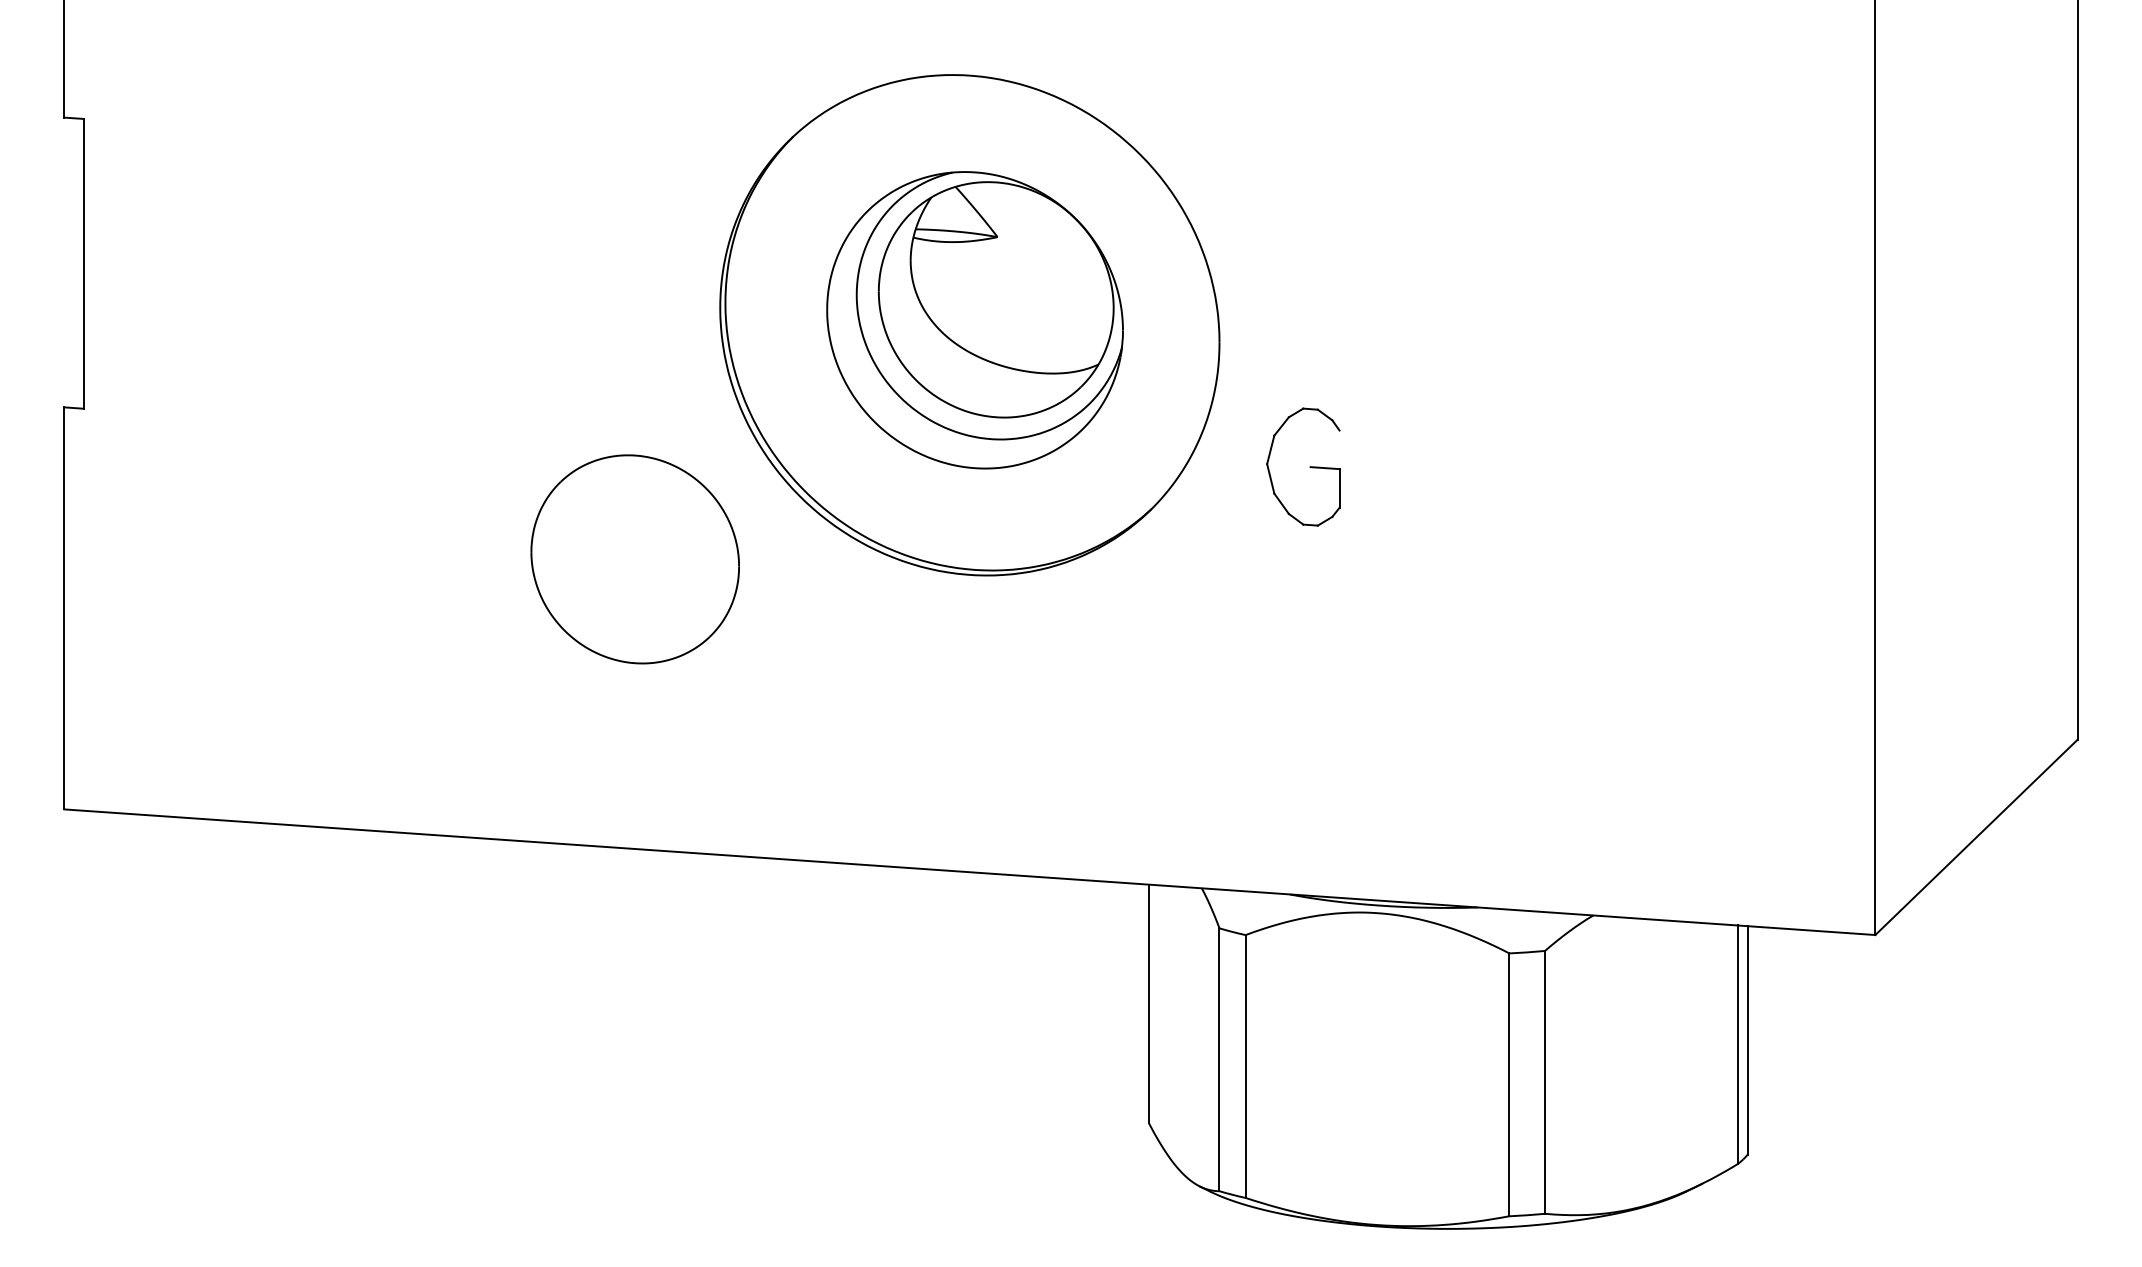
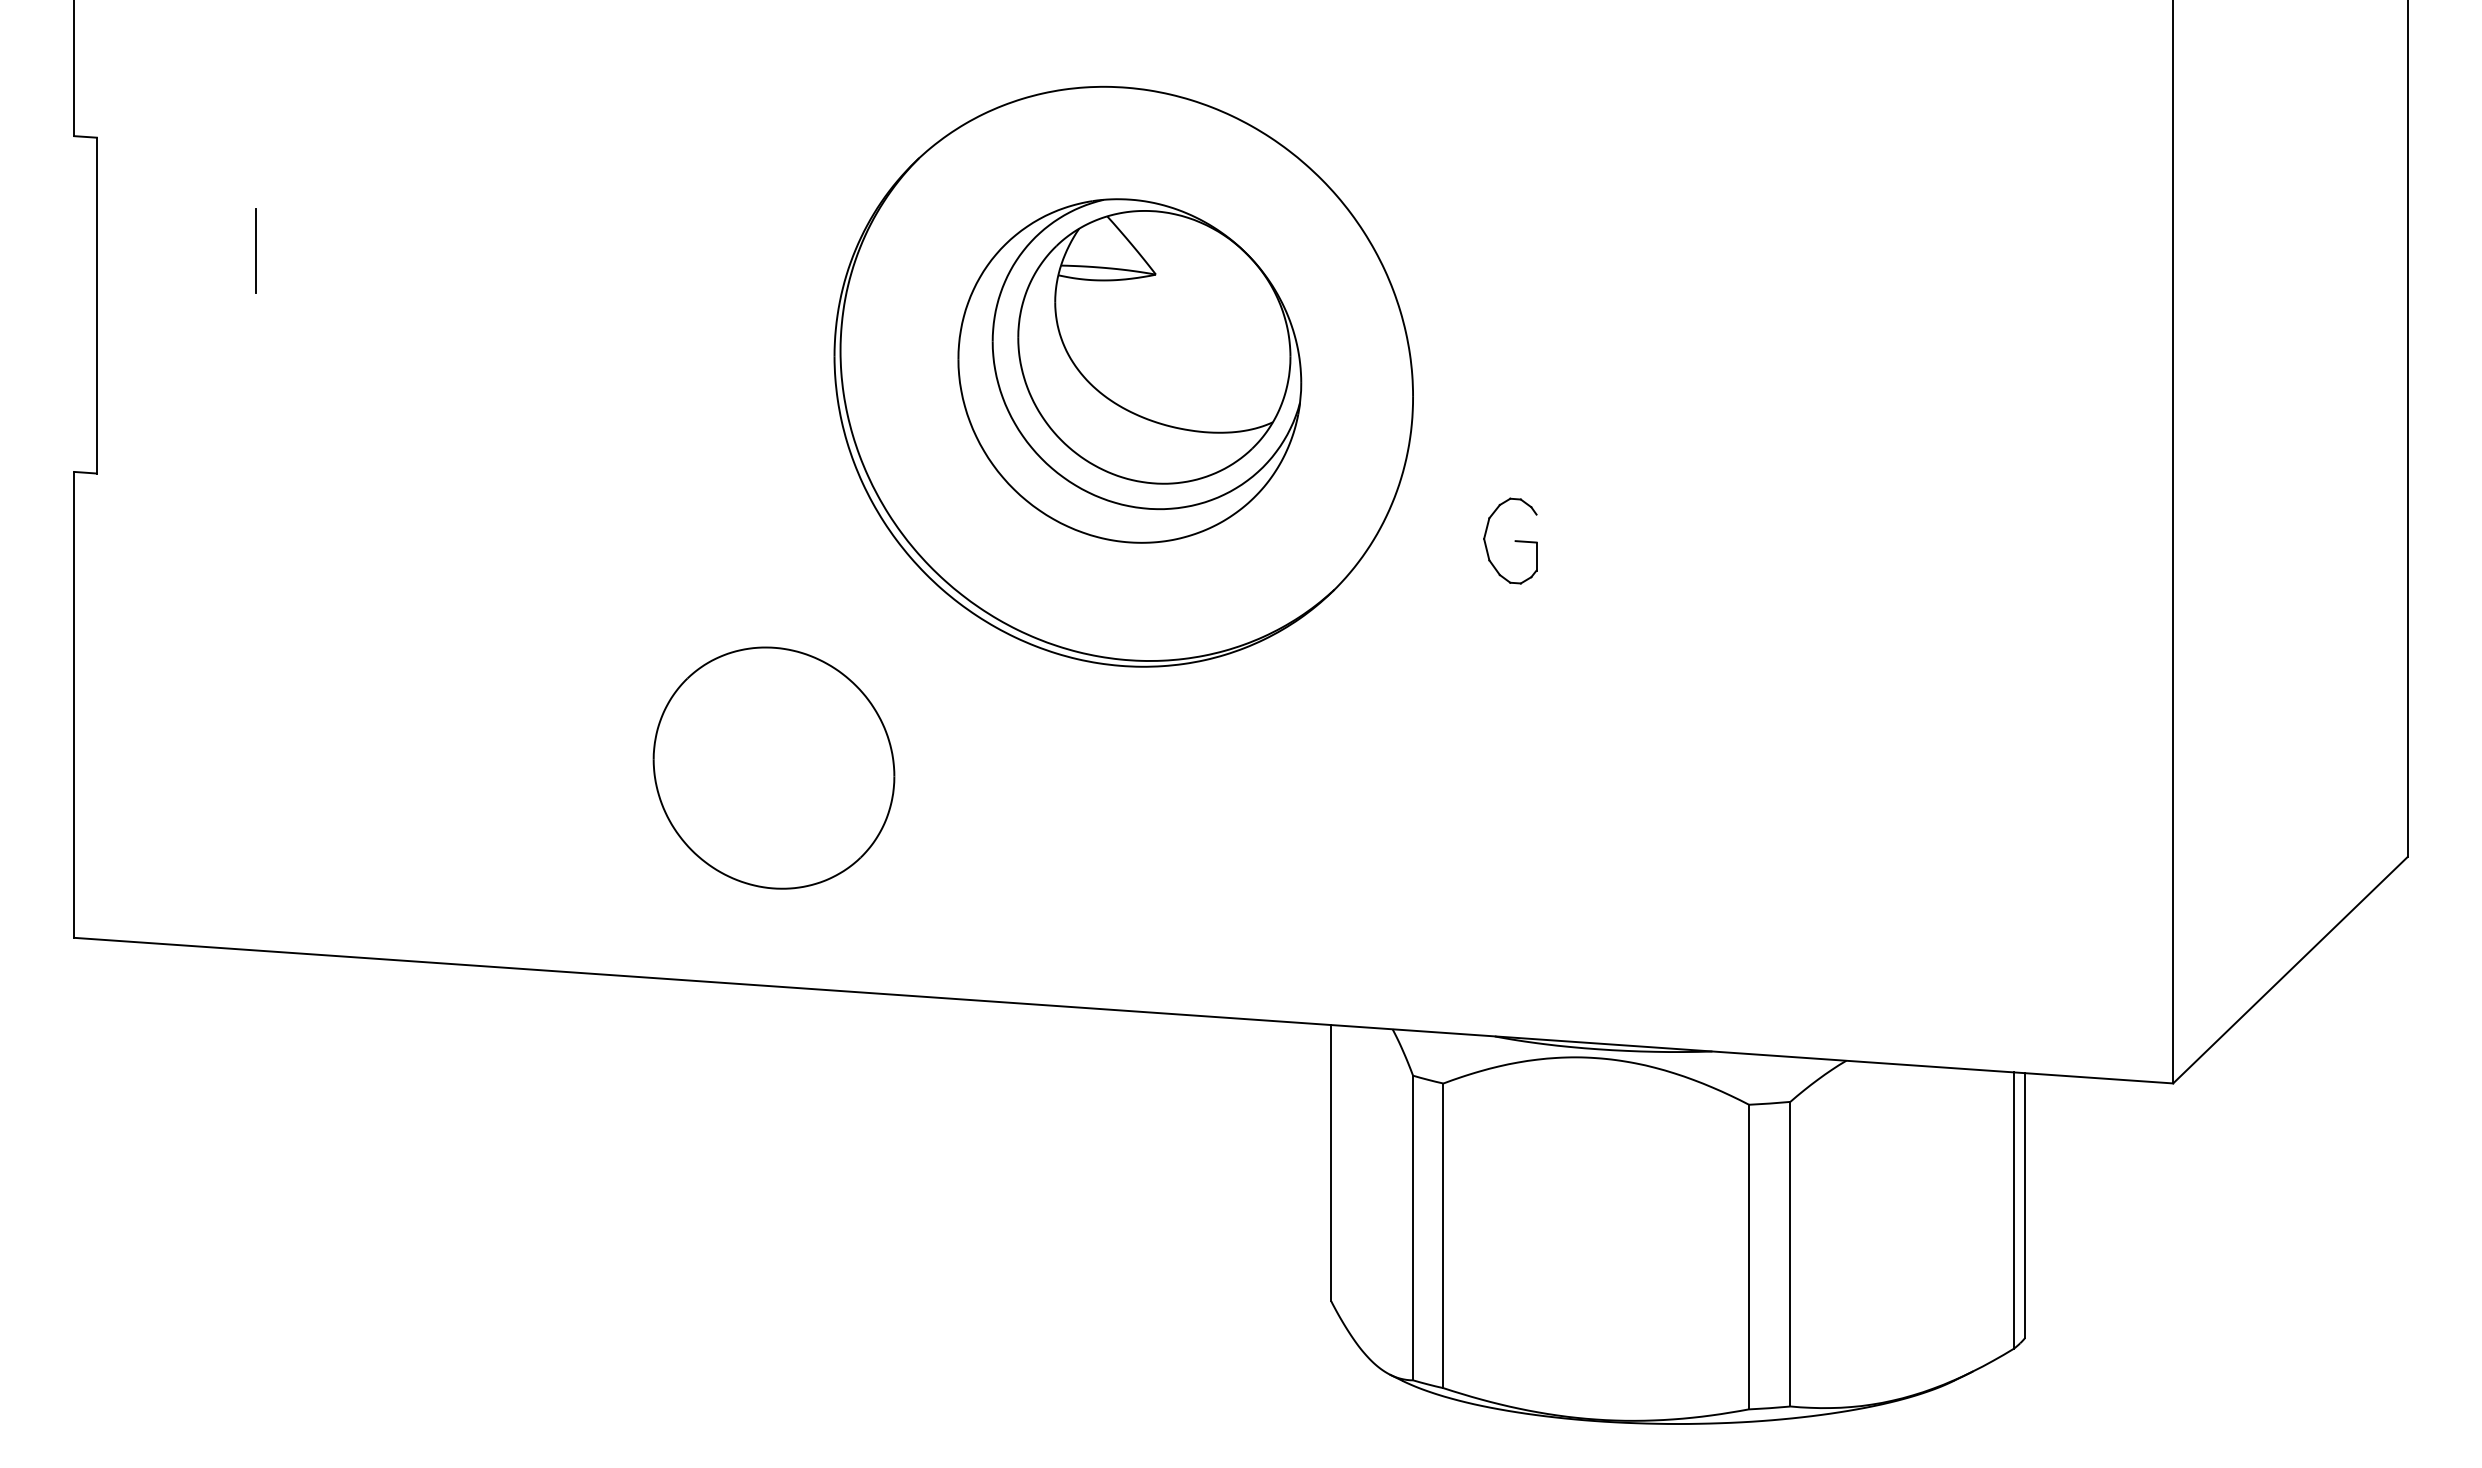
line: (221, 216) -> (256, 250), added
part: (1303, 466) -> (1510, 540), size x0.62
part: (634, 558) -> (773, 767), moved

